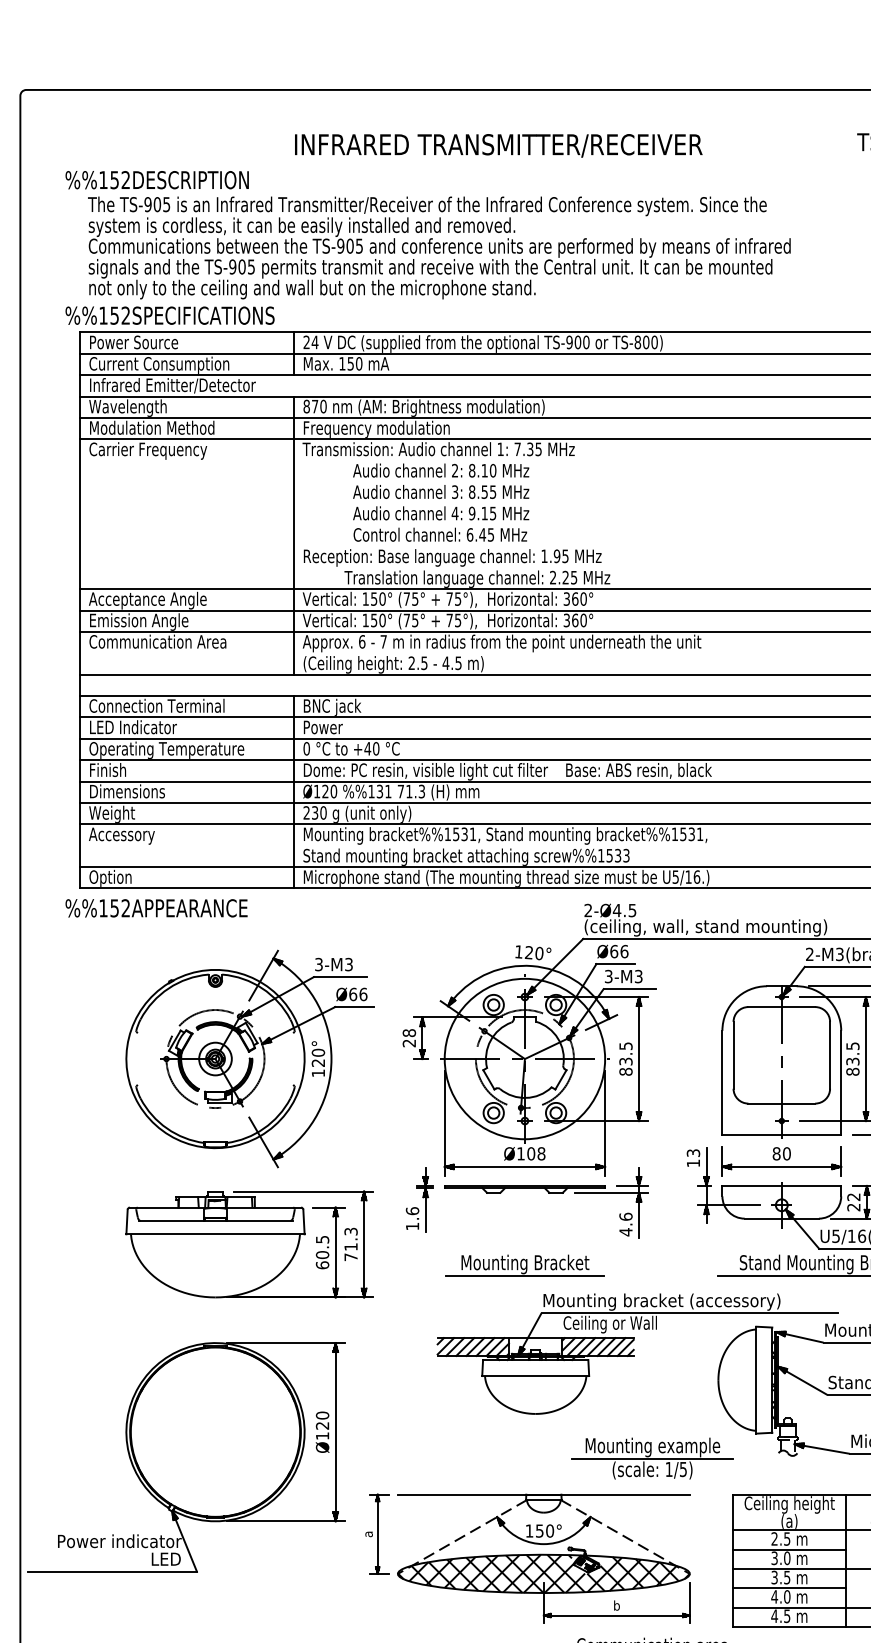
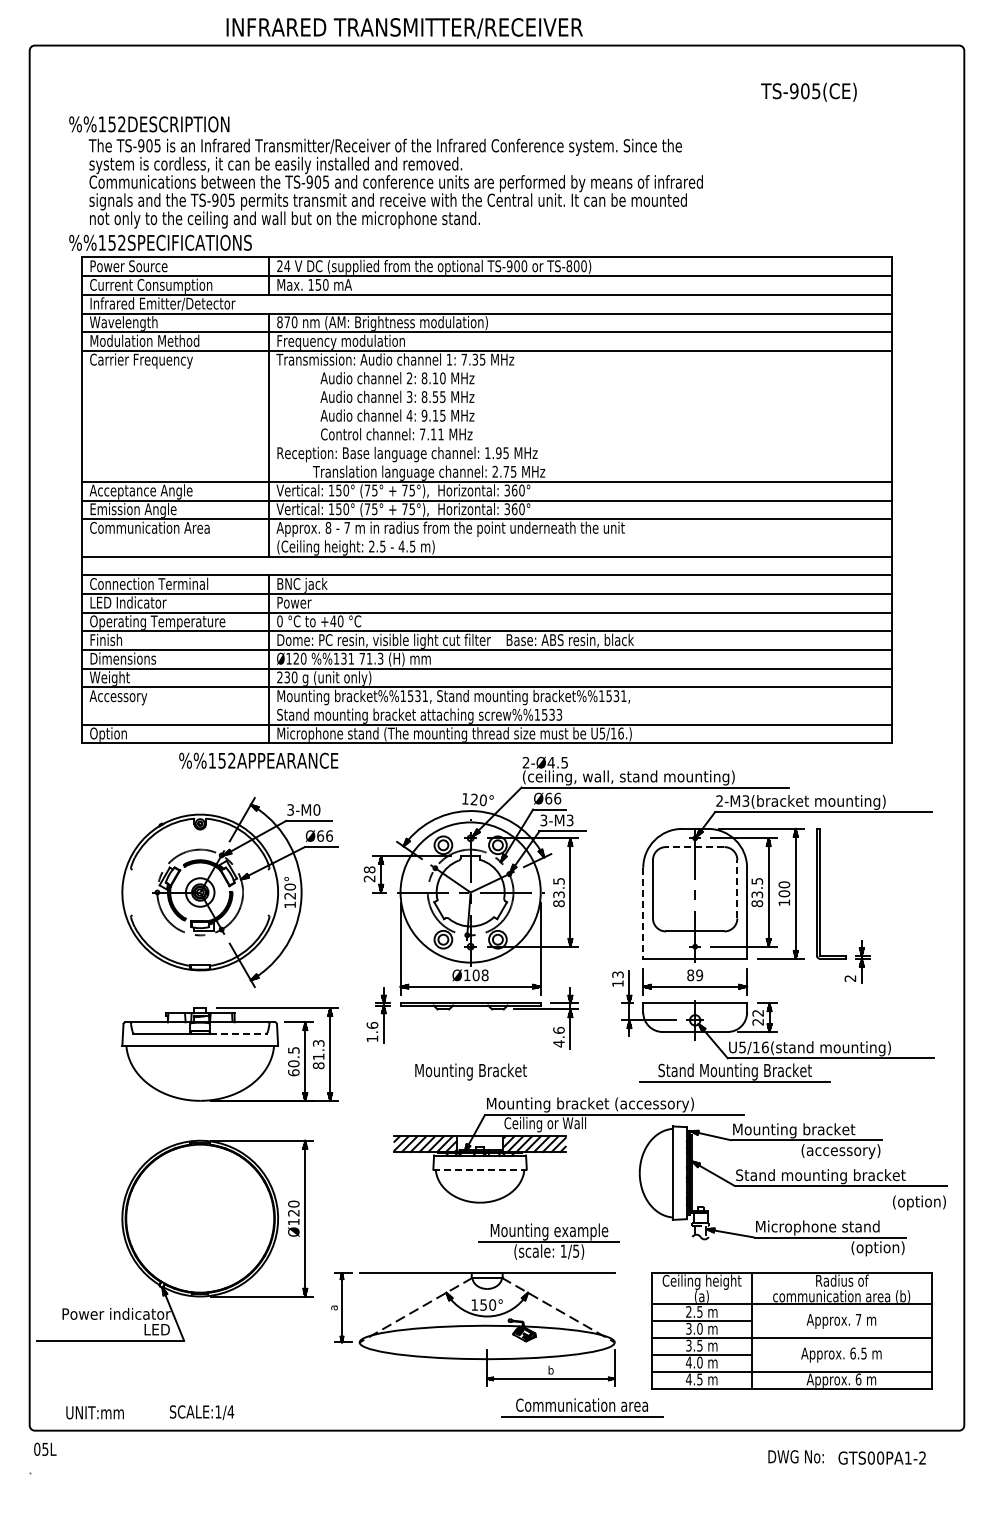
text: (498, 145) -> (404, 28), moved
text: (480, 534) -> (431, 434), 6.45 -> 7.11
text: (564, 577) -> (505, 471), 2.25 -> 2.75
text: (362, 641) -> (328, 527), 6 -> 8
text: (156, 907) -> (258, 760), moved
text: (348, 964) -> (316, 809), 3-M3 -> 3-M0
line: (781, 1007) -> (694, 847), solid -> dashed
line: (830, 1054) -> (737, 888), solid -> dashed
line: (722, 1083) -> (643, 913), solid -> dashed
text: (786, 1153) -> (699, 975), 80 -> 89
line: (259, 1221) -> (238, 1034), solid -> dashed
text: (350, 1256) -> (318, 1065), 71.3 -> 81.3
line: (524, 1276) -> (470, 1082), removed
line: (536, 1375) -> (480, 1169), solid -> dashed
part: (651, 1458) -> (548, 1241), moved
hatch: (543, 1573) -> (486, 1342), removed

